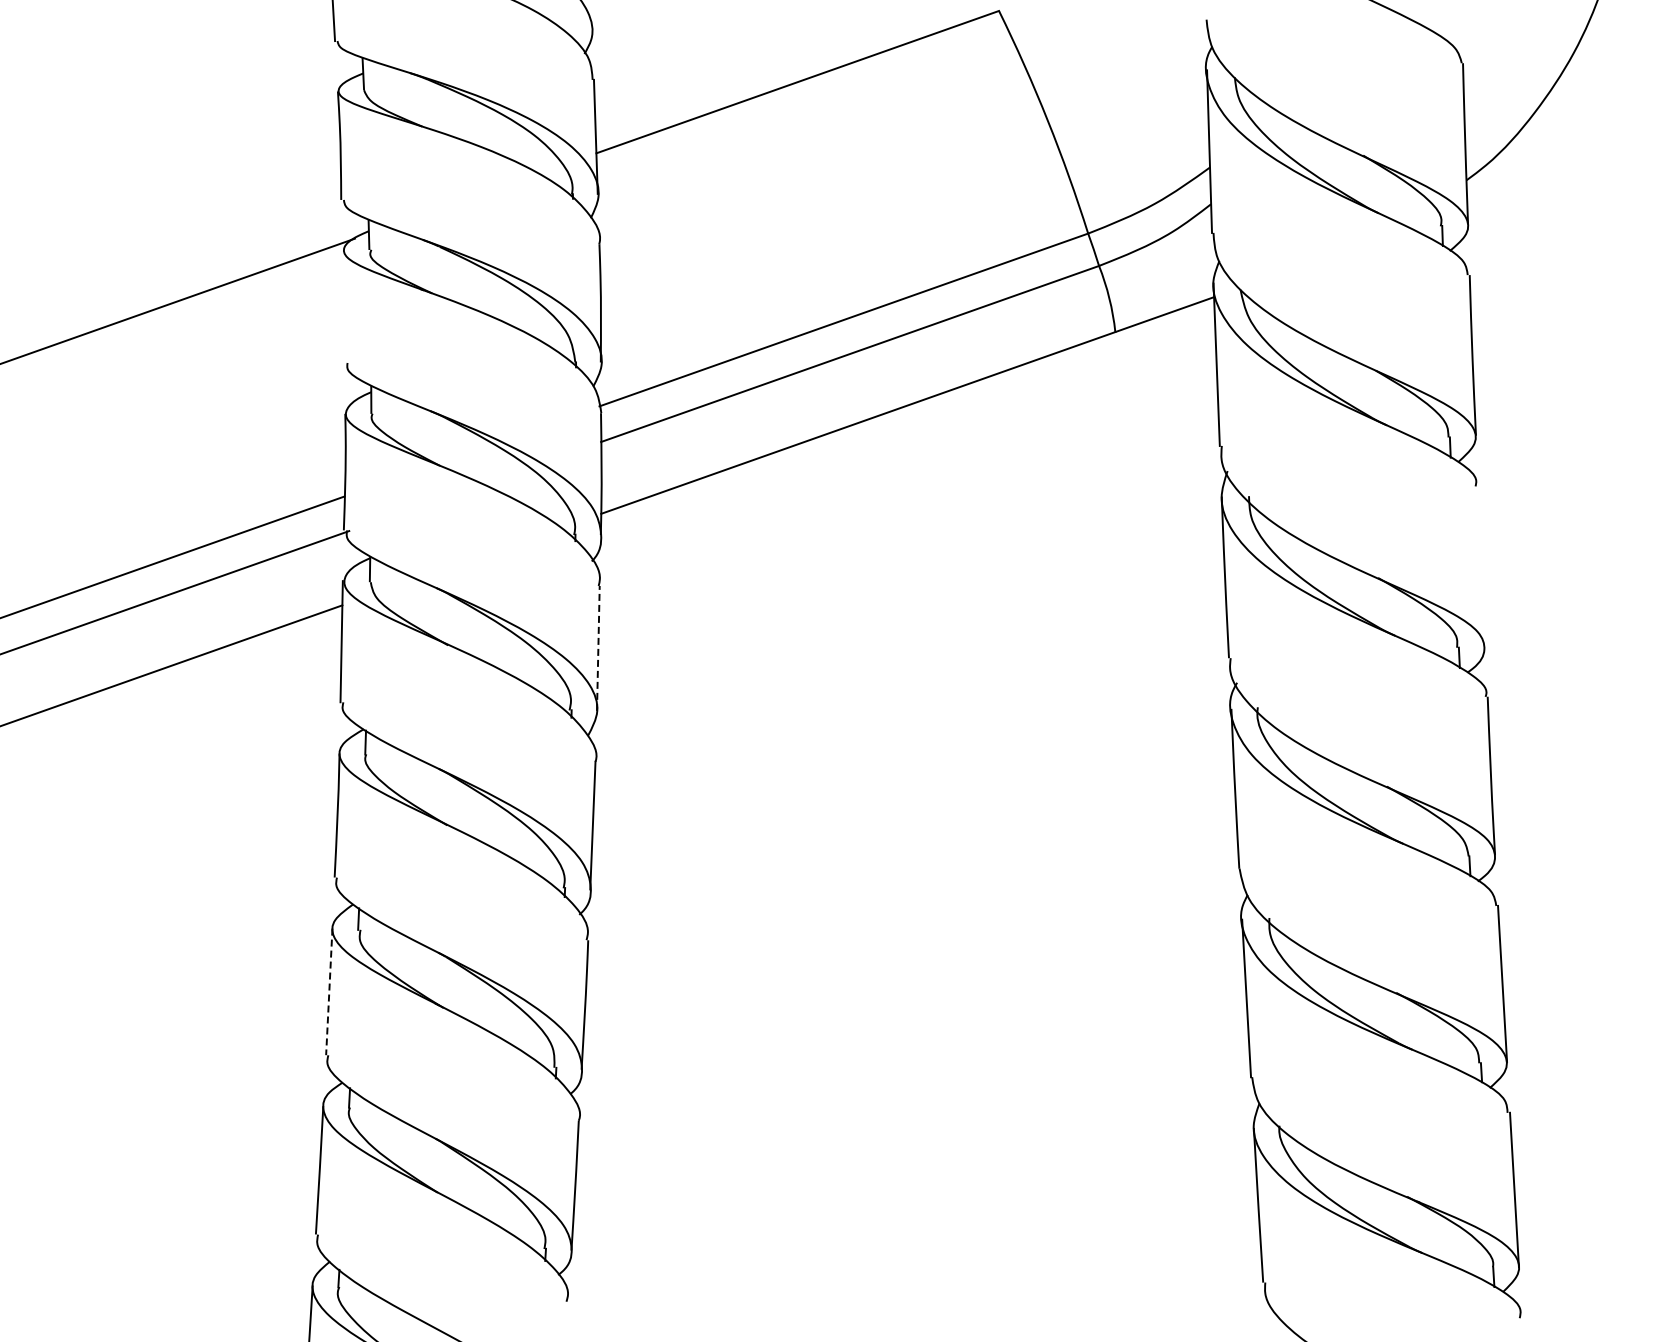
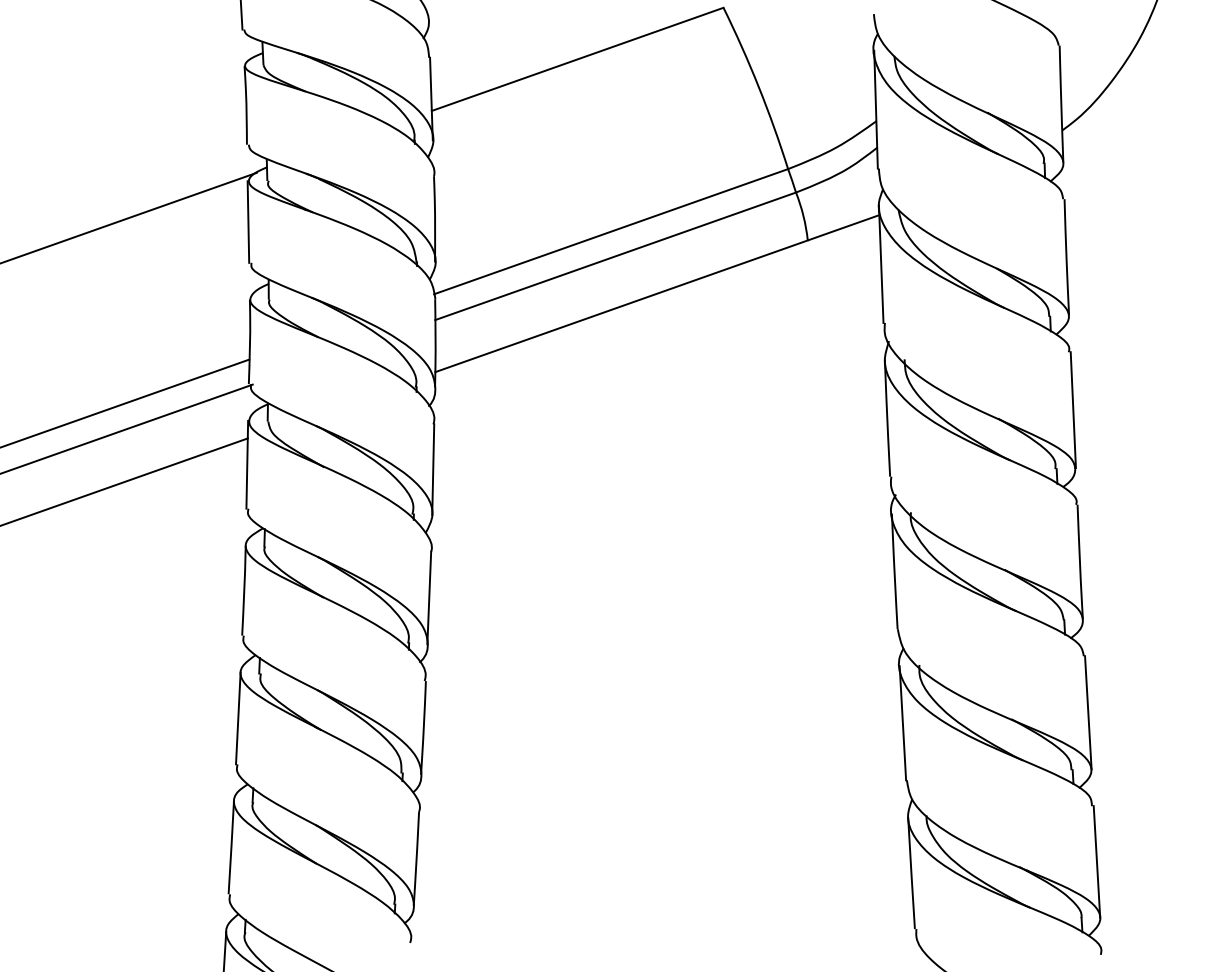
line: (343, 306) -> (248, 221), added
line: (1481, 566) -> (1073, 410), added
line: (598, 647) -> (433, 468), dashed -> solid
line: (329, 992) -> (238, 718), dashed -> solid

